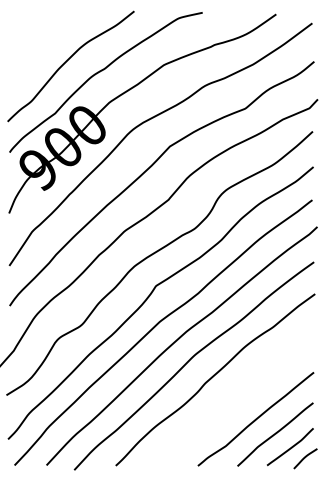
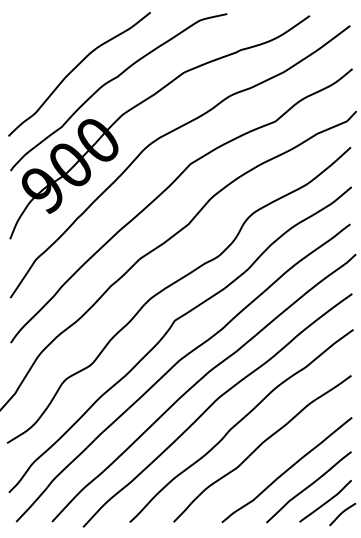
curve: (232, 398) -> (260, 446), added

